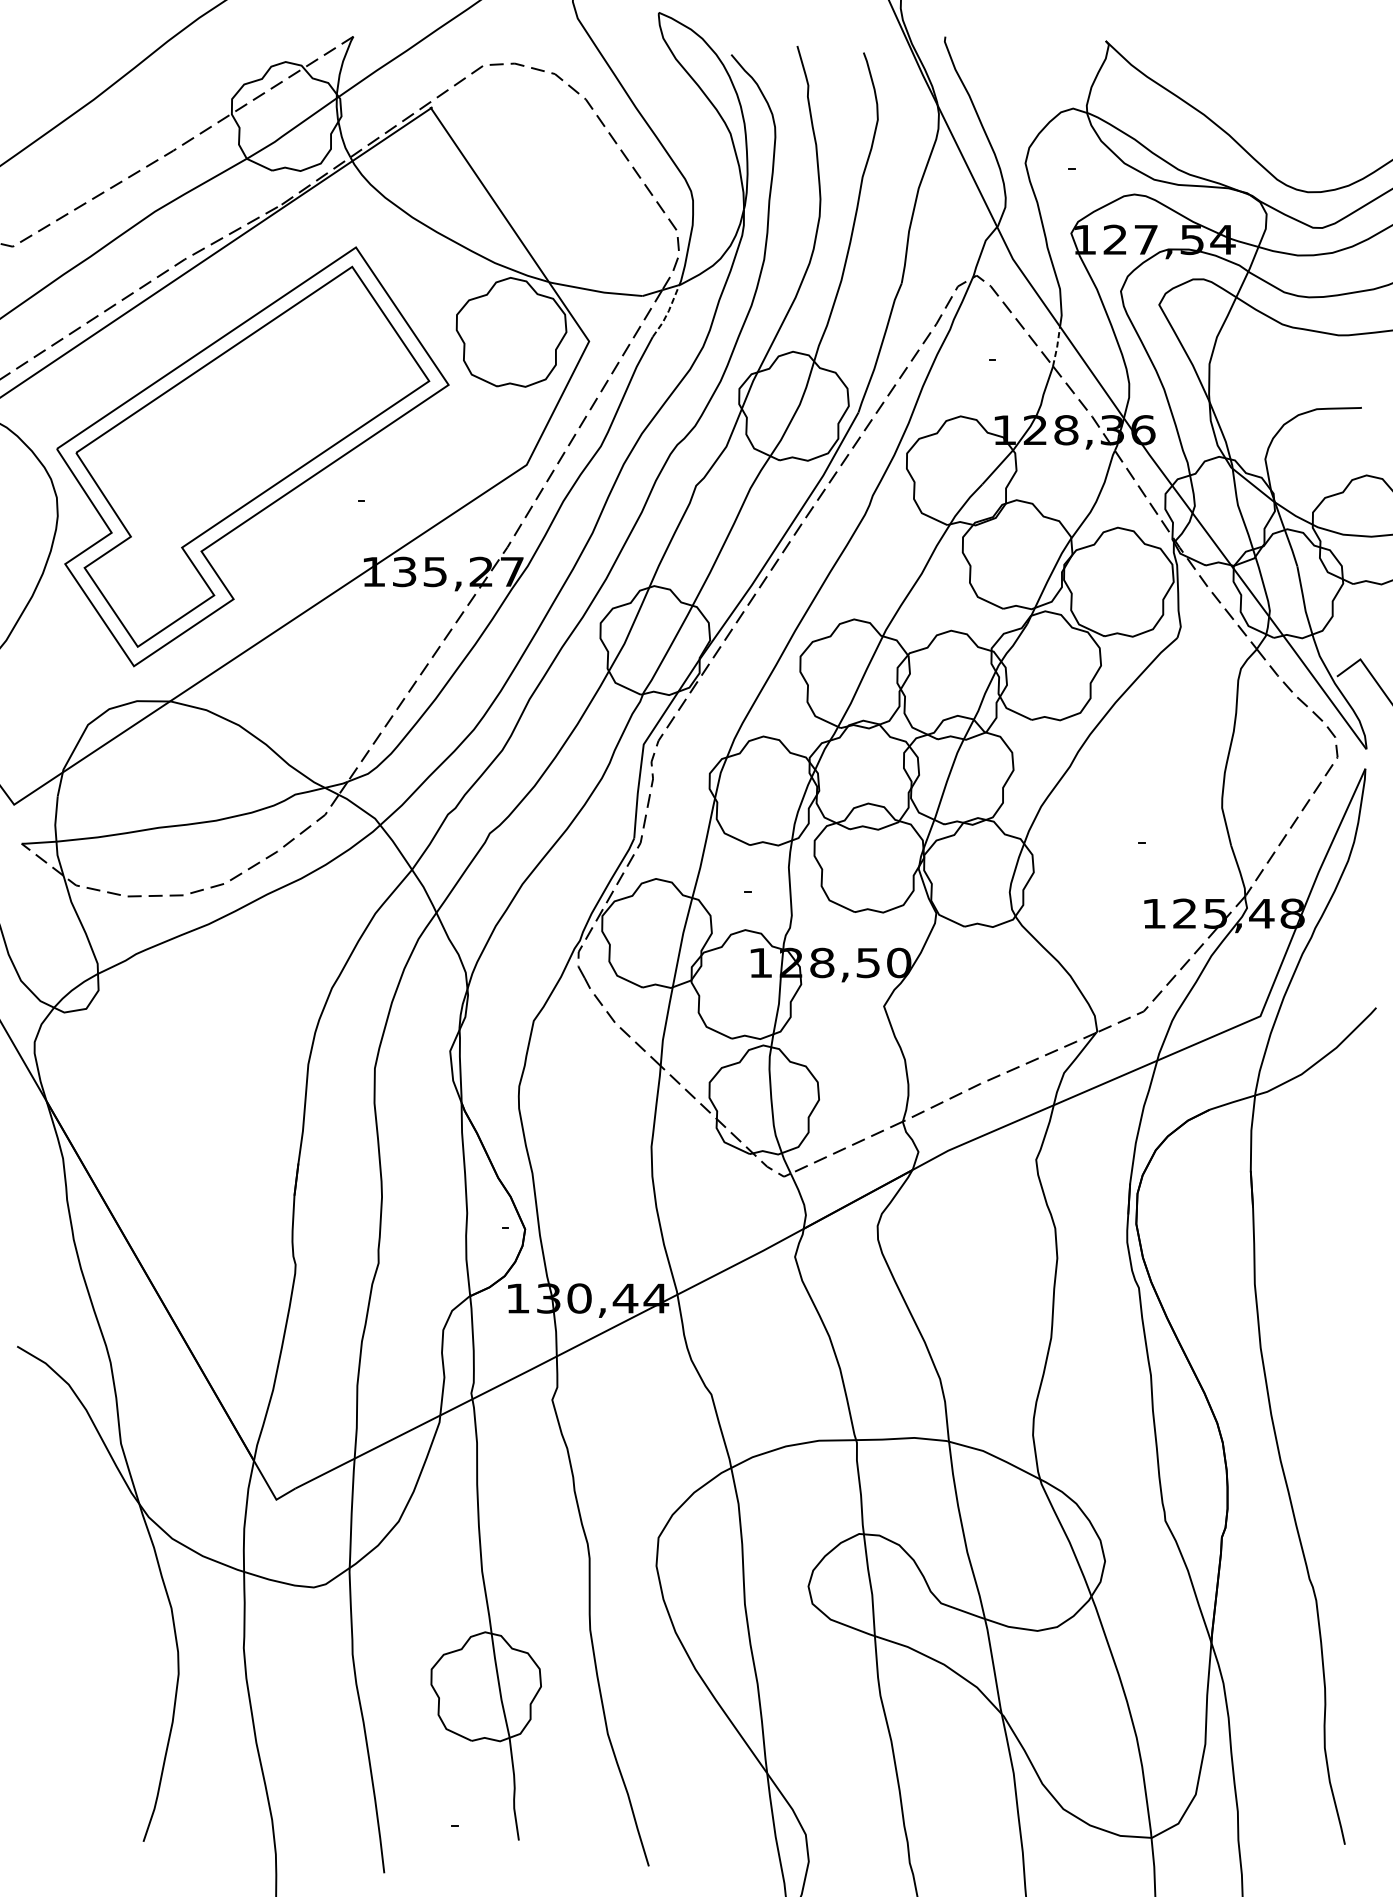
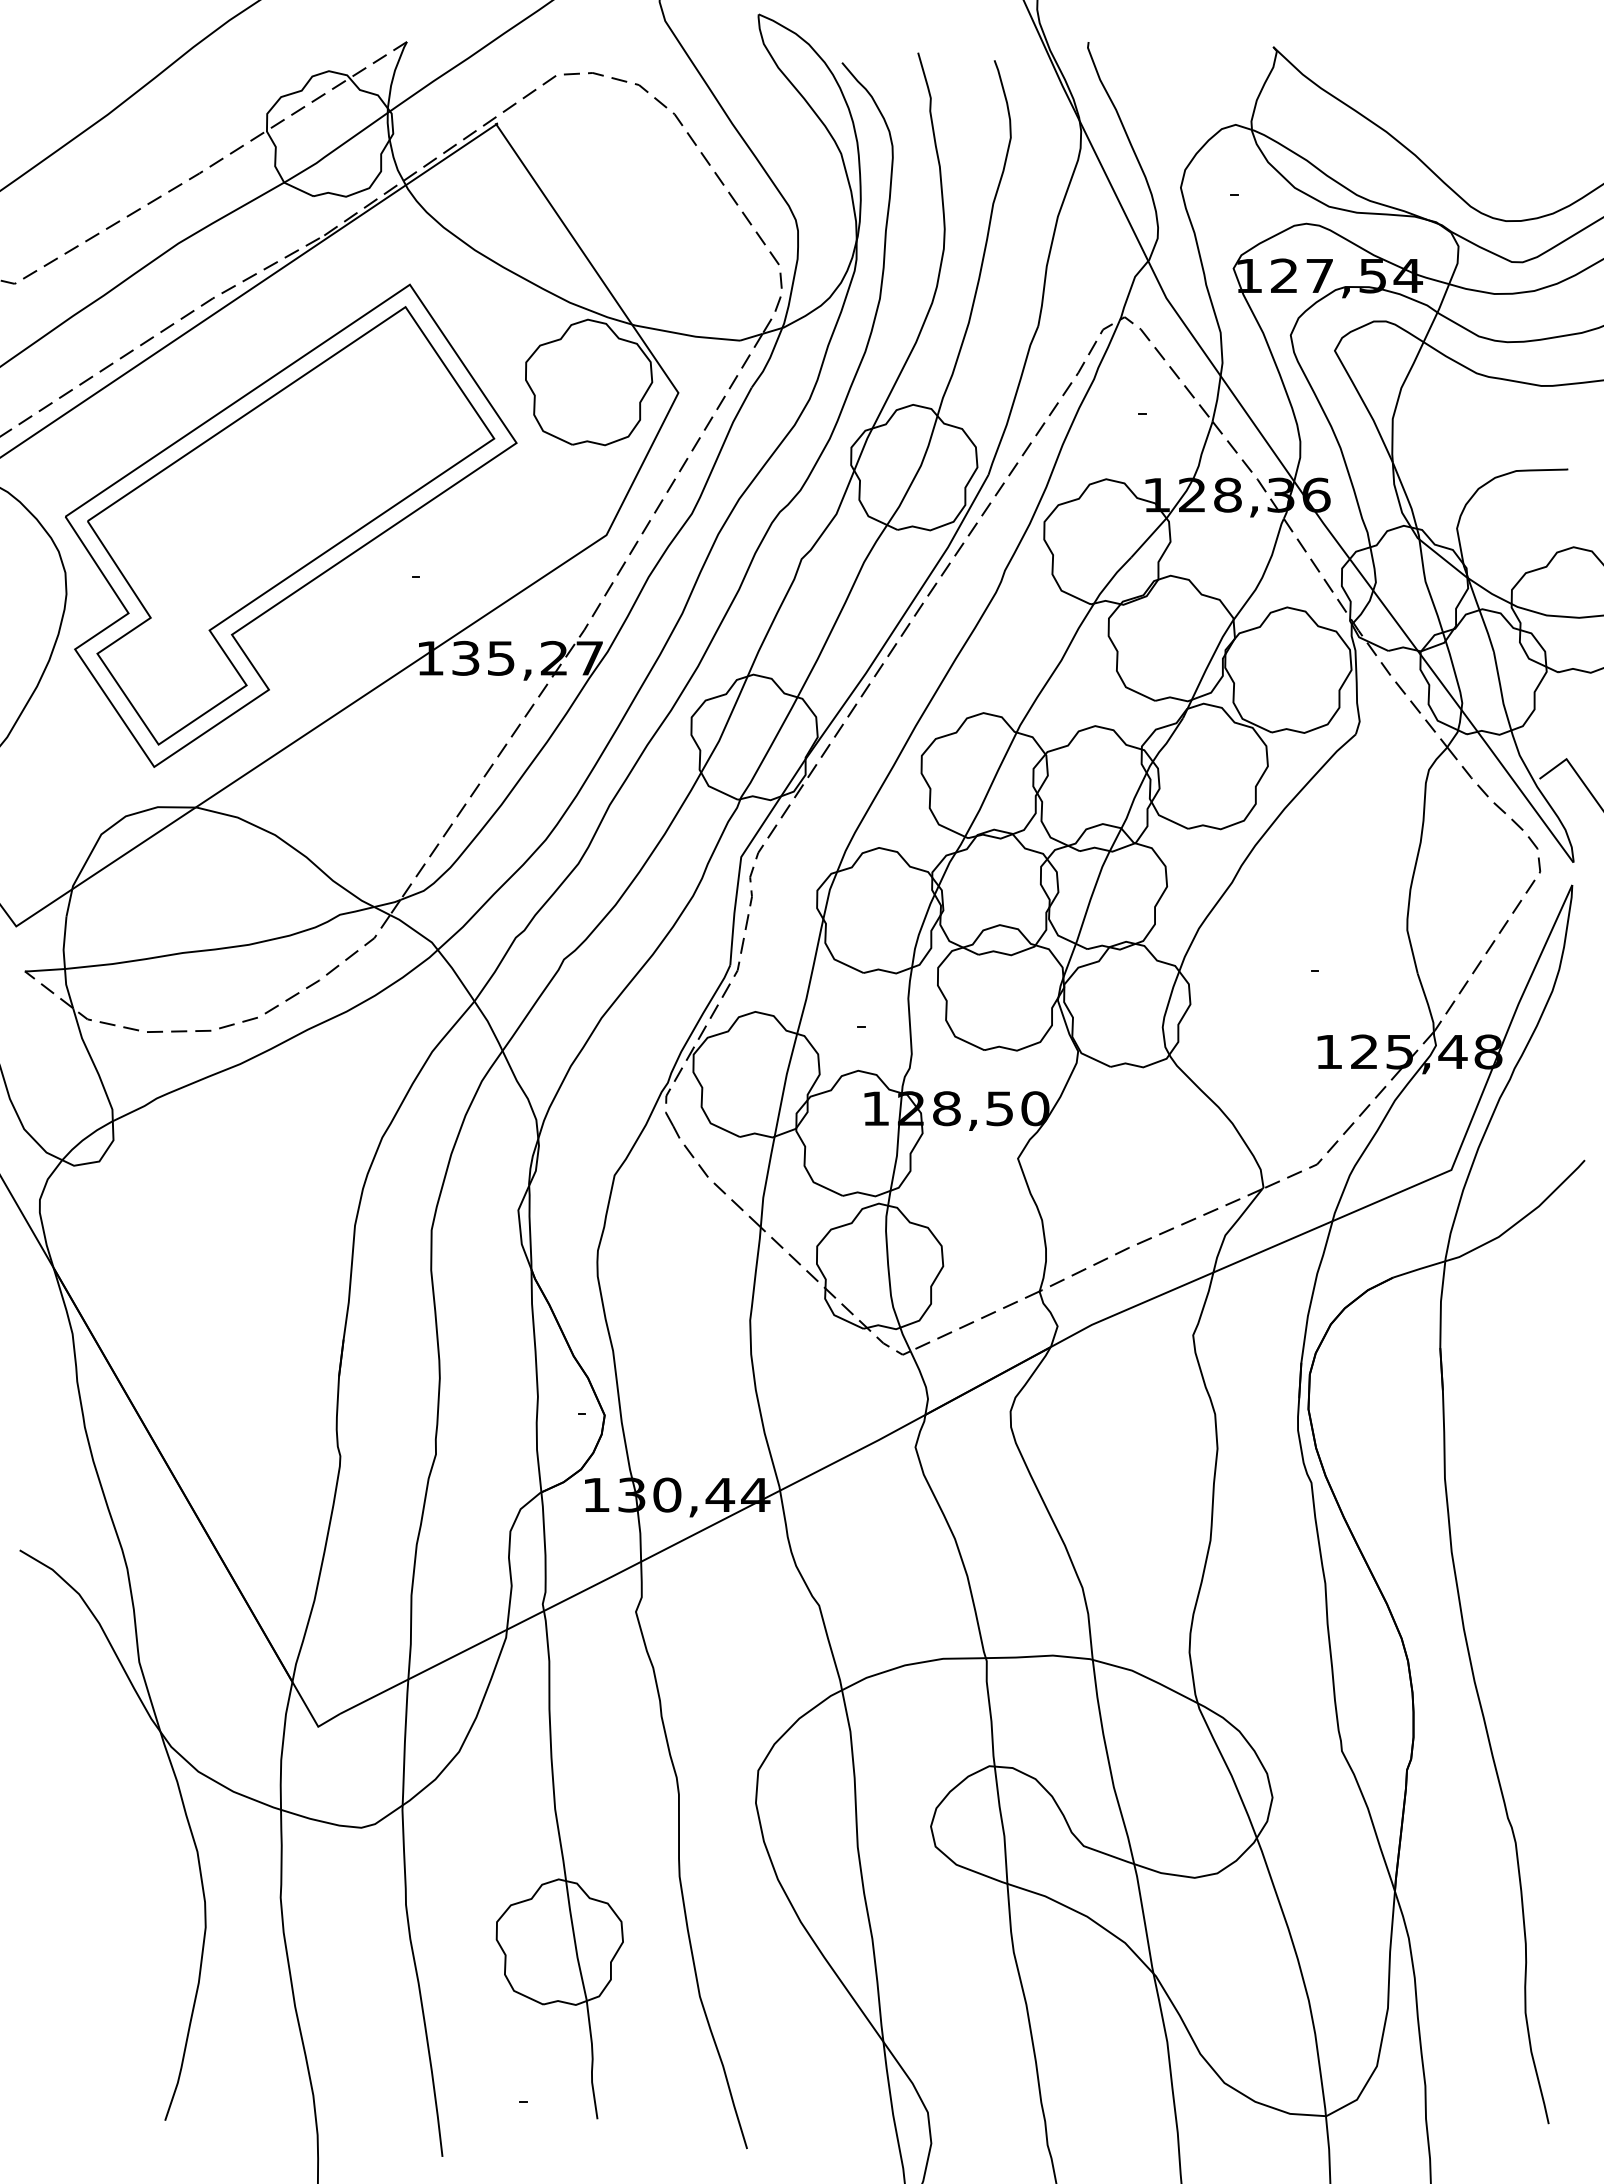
line: (668, 311) -> (769, 358), dashed -> solid
line: (1057, 347) -> (1217, 399), dashed -> solid

